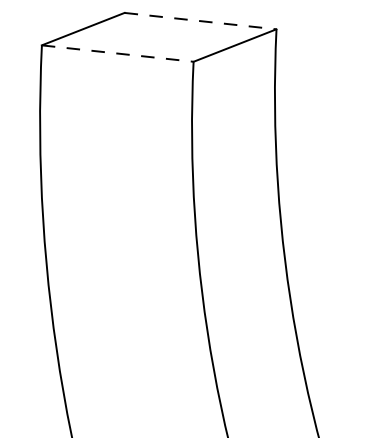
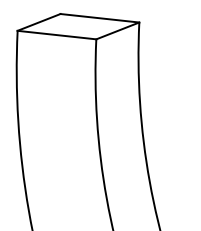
line: (199, 21) -> (99, 18), dashed -> solid
line: (116, 54) -> (56, 35), dashed -> solid

